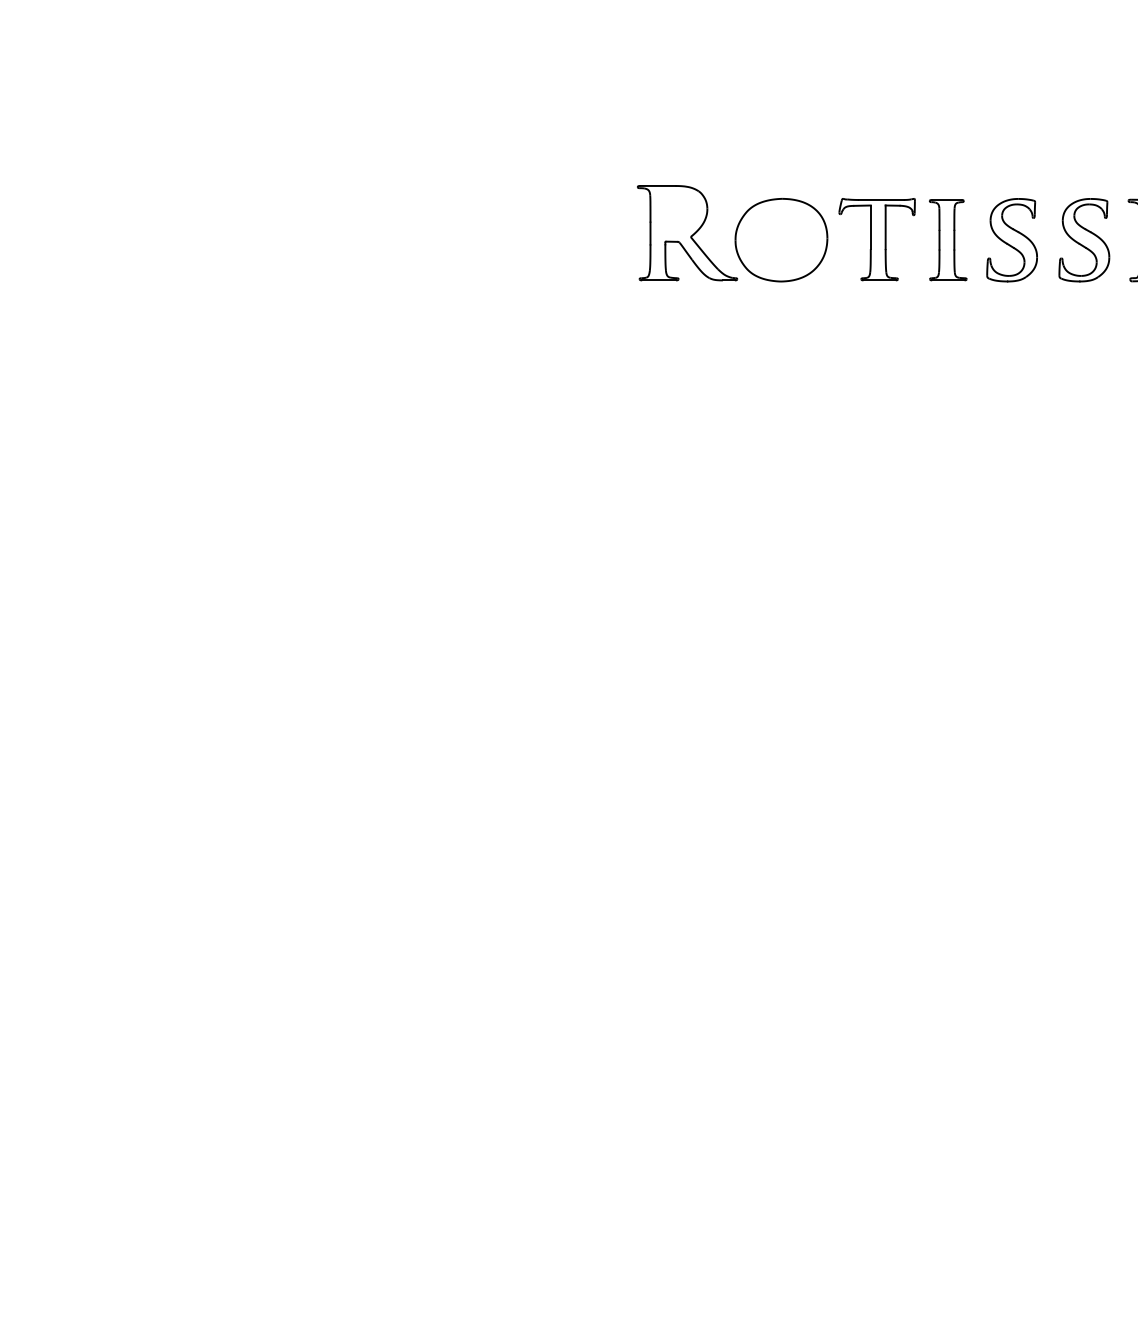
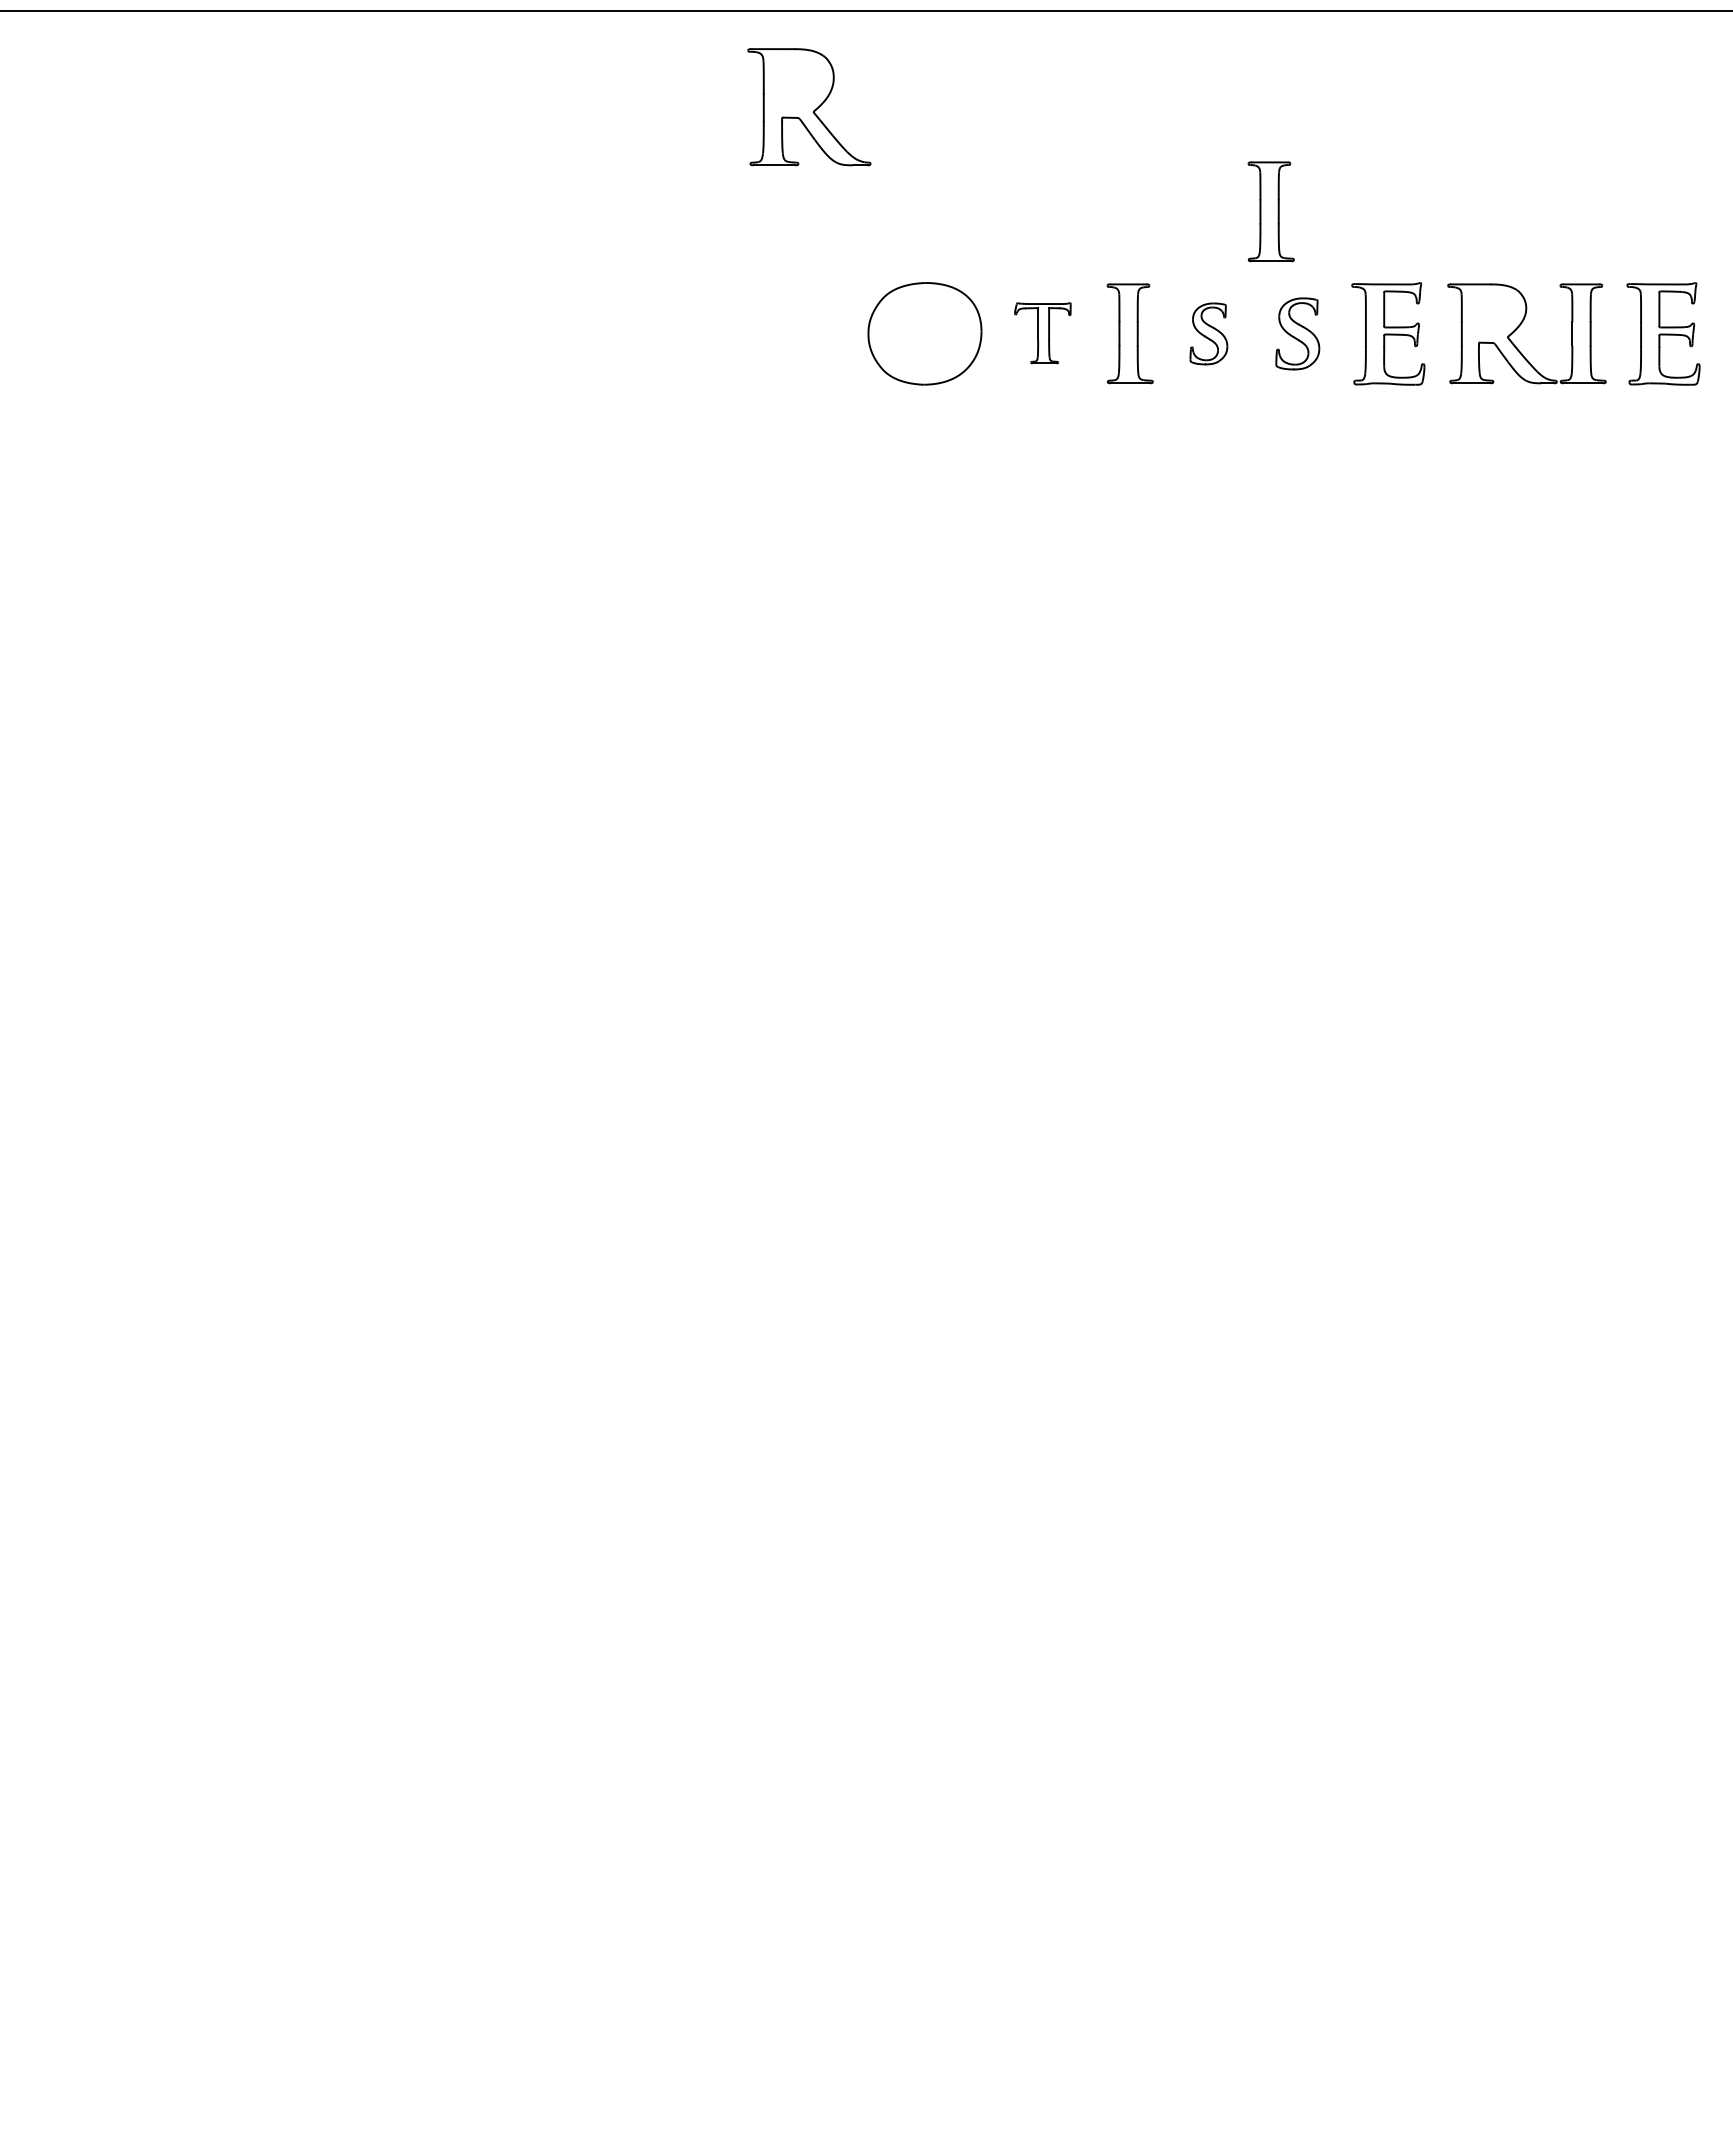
part: (1062, 140) -> (1270, 211), added
part: (687, 233) -> (809, 107), moved
part: (876, 239) -> (1042, 333), size x0.6
part: (1011, 239) -> (1208, 333), size x0.6
part: (1084, 239) -> (1297, 333), size x0.7

